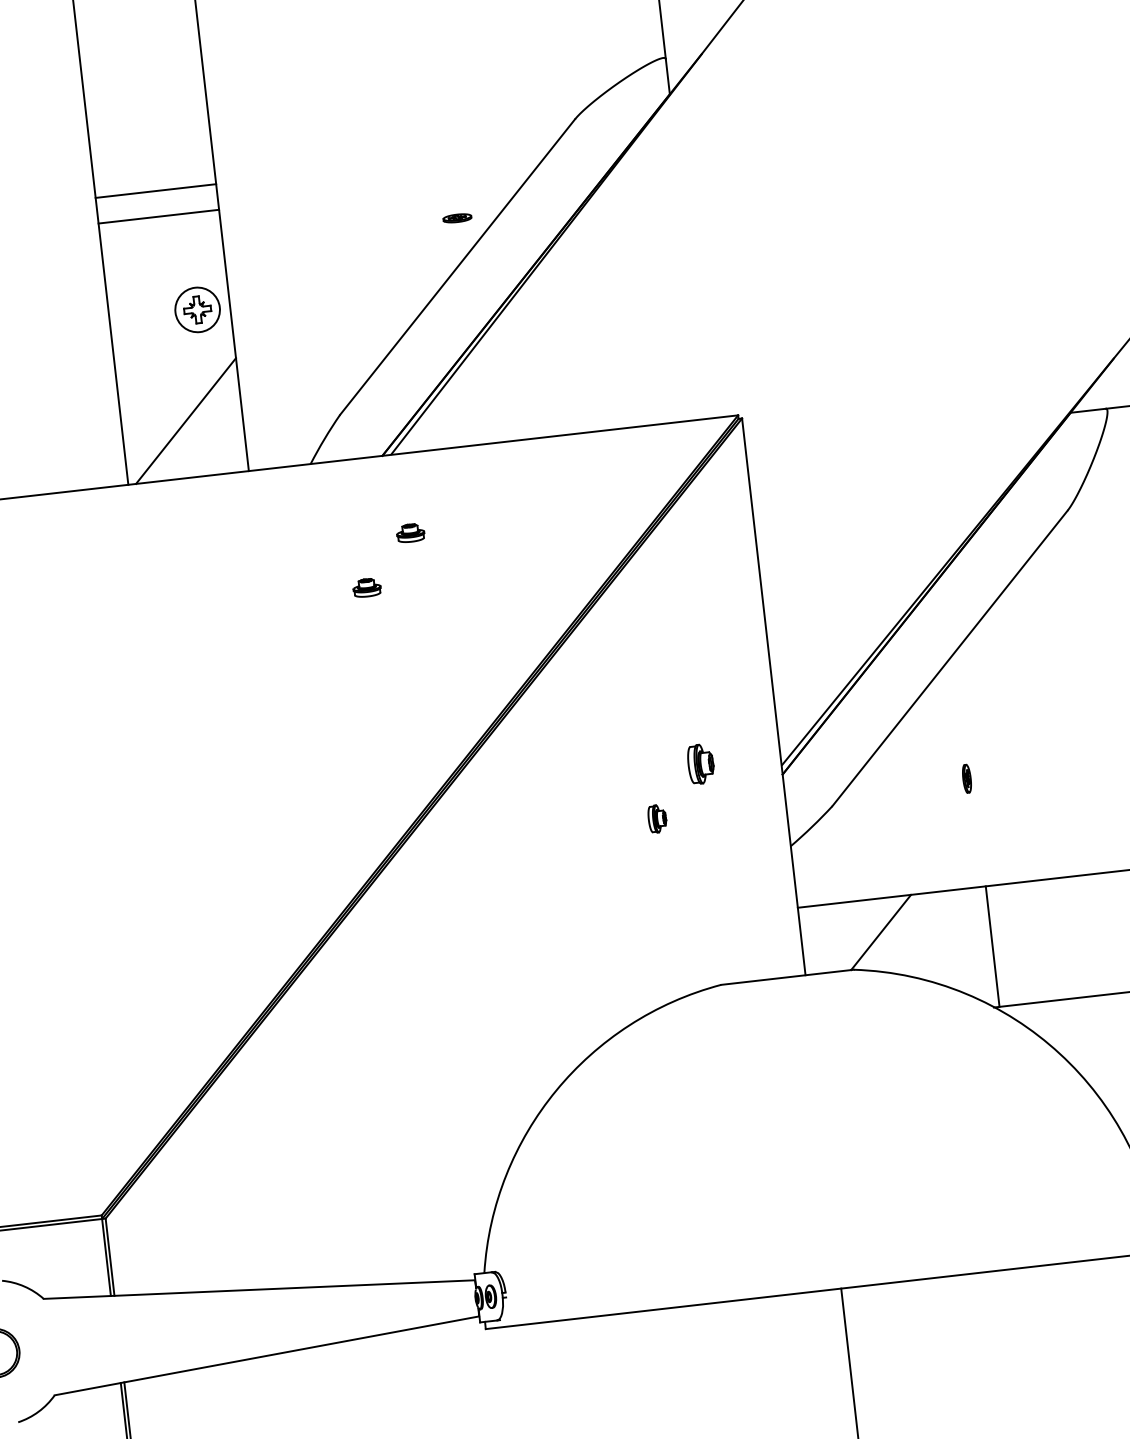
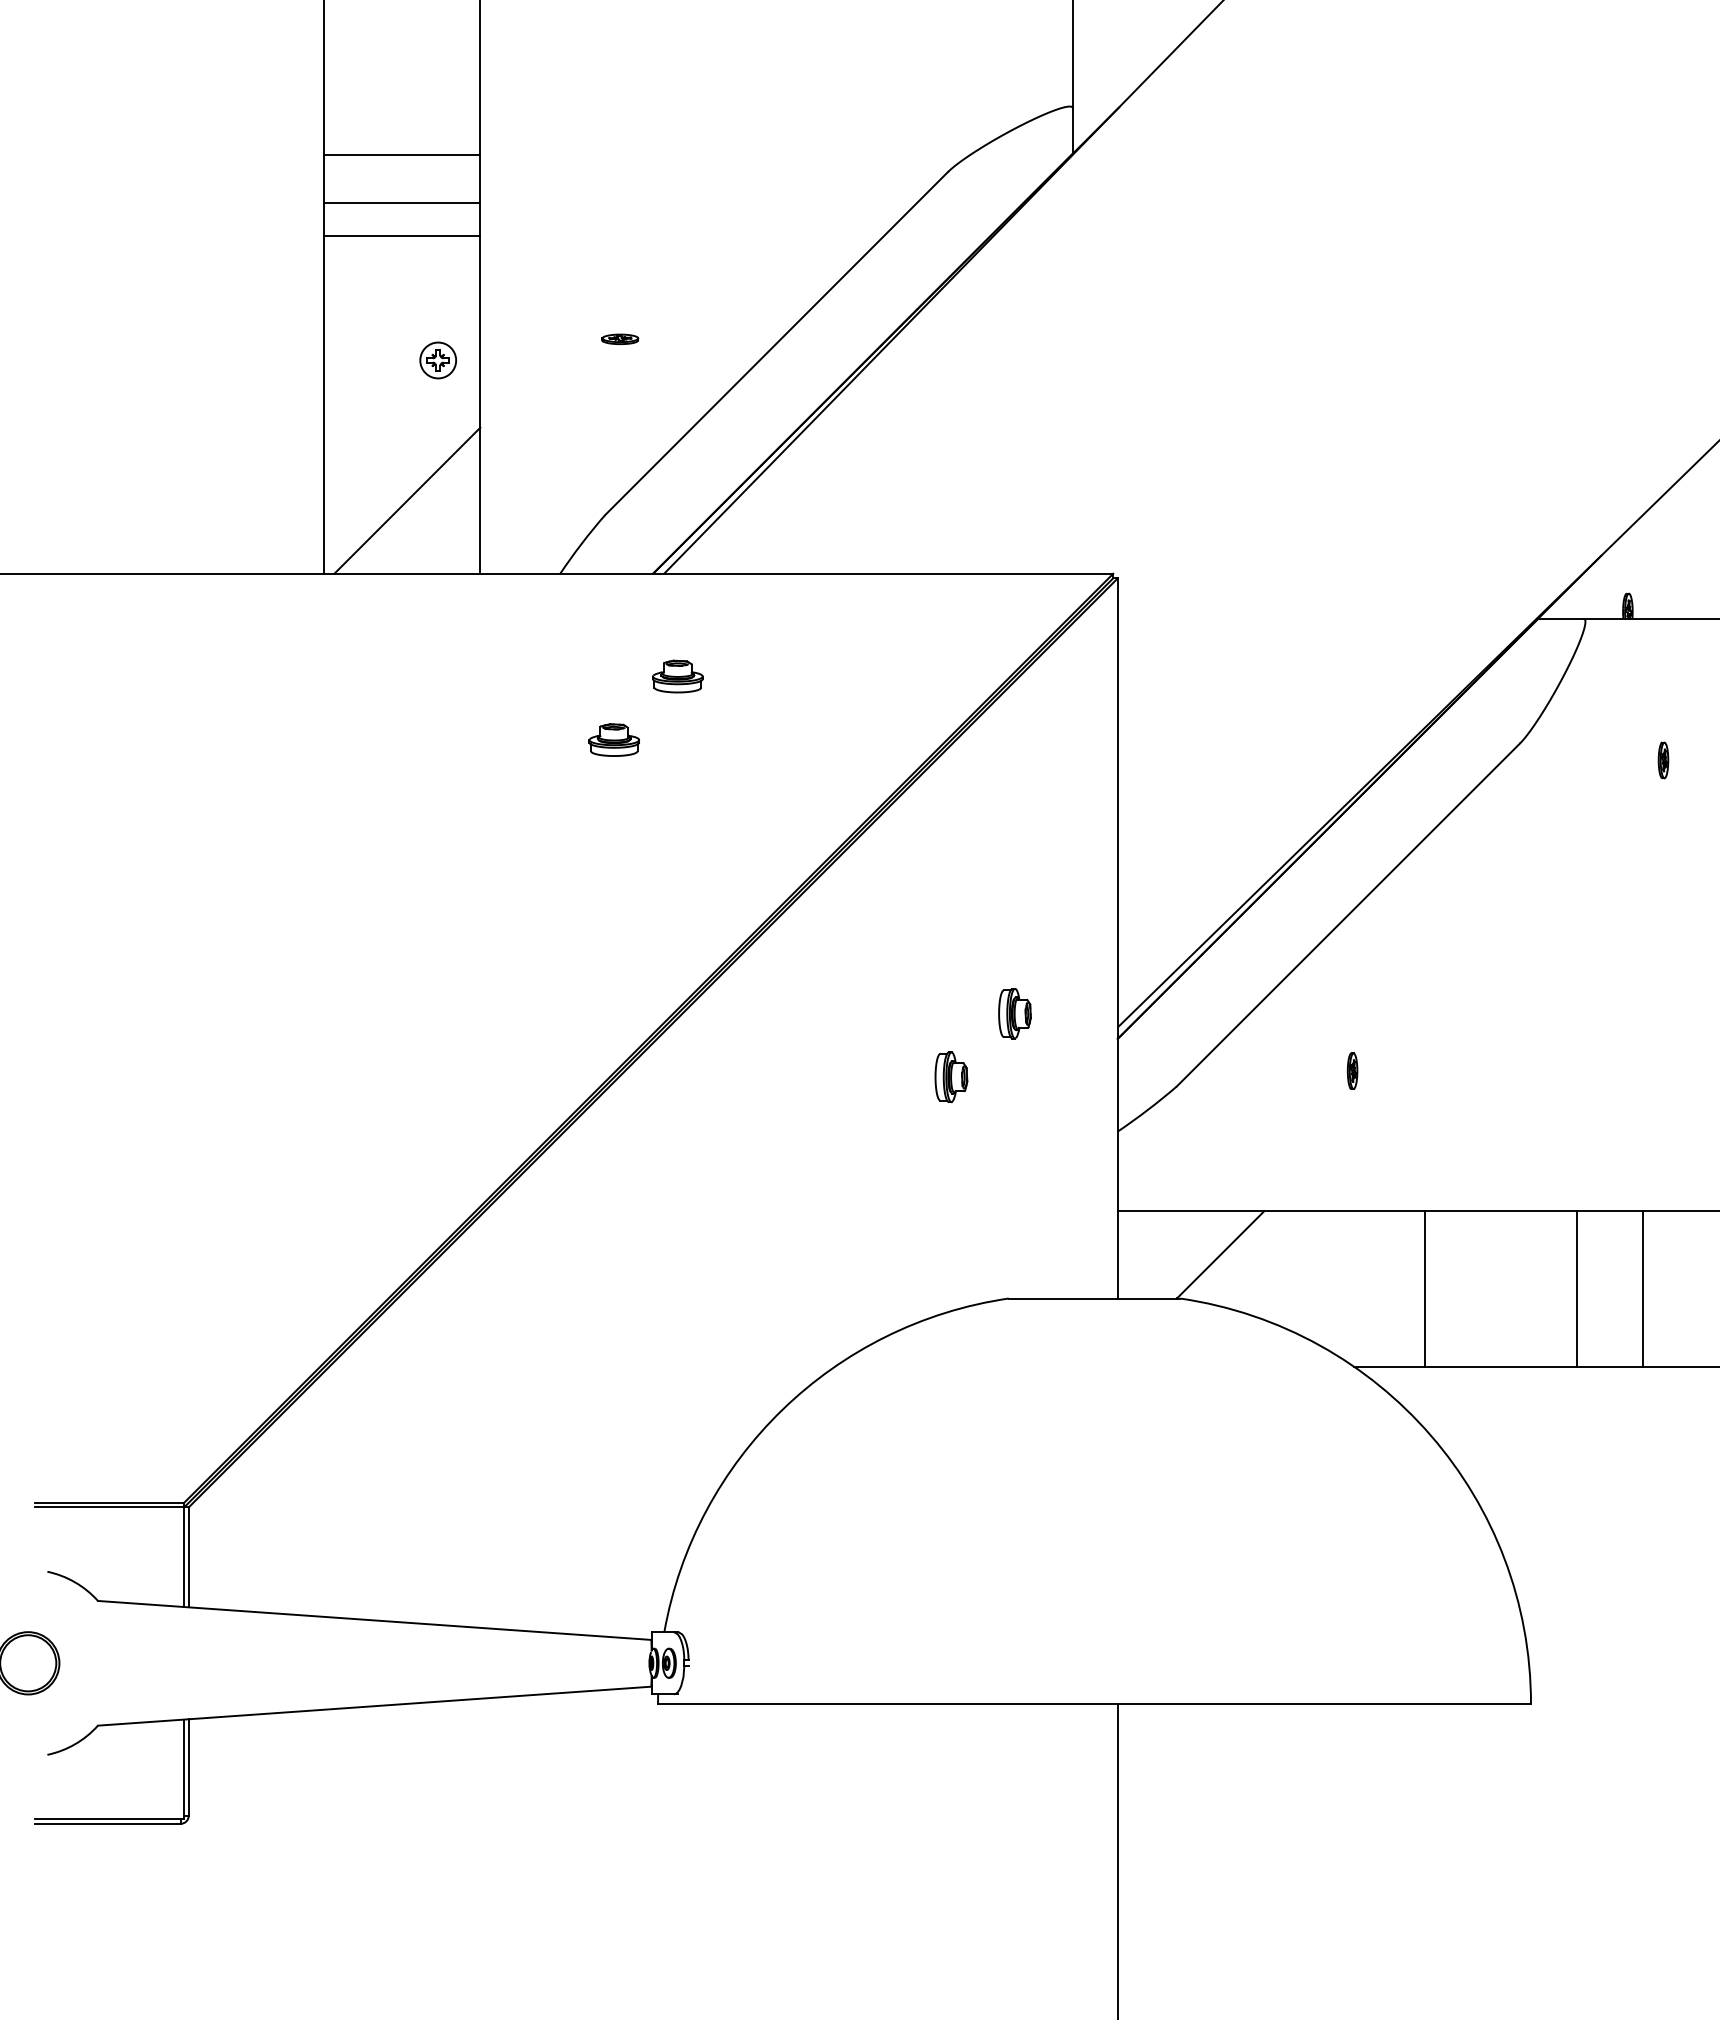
line: (151, 153) -> (402, 154), added
part: (457, 218) -> (620, 339), moved
part: (196, 309) -> (437, 360), size x0.62
part: (410, 533) -> (677, 676), size x1.43
part: (366, 587) -> (613, 739), size x1.43
part: (657, 819) -> (951, 1077), size x1.43
line: (992, 946) -> (1424, 1289), moved

